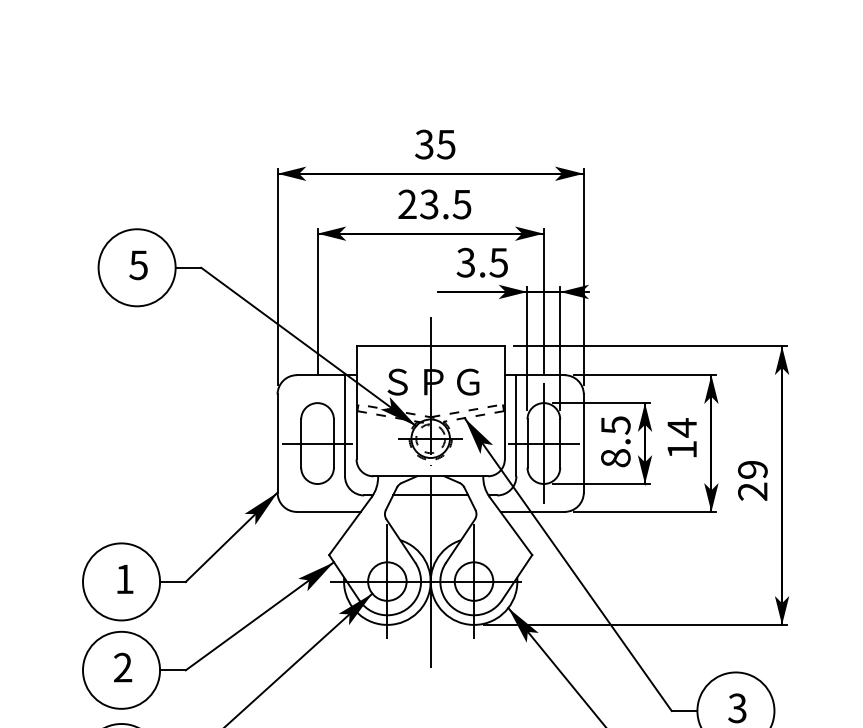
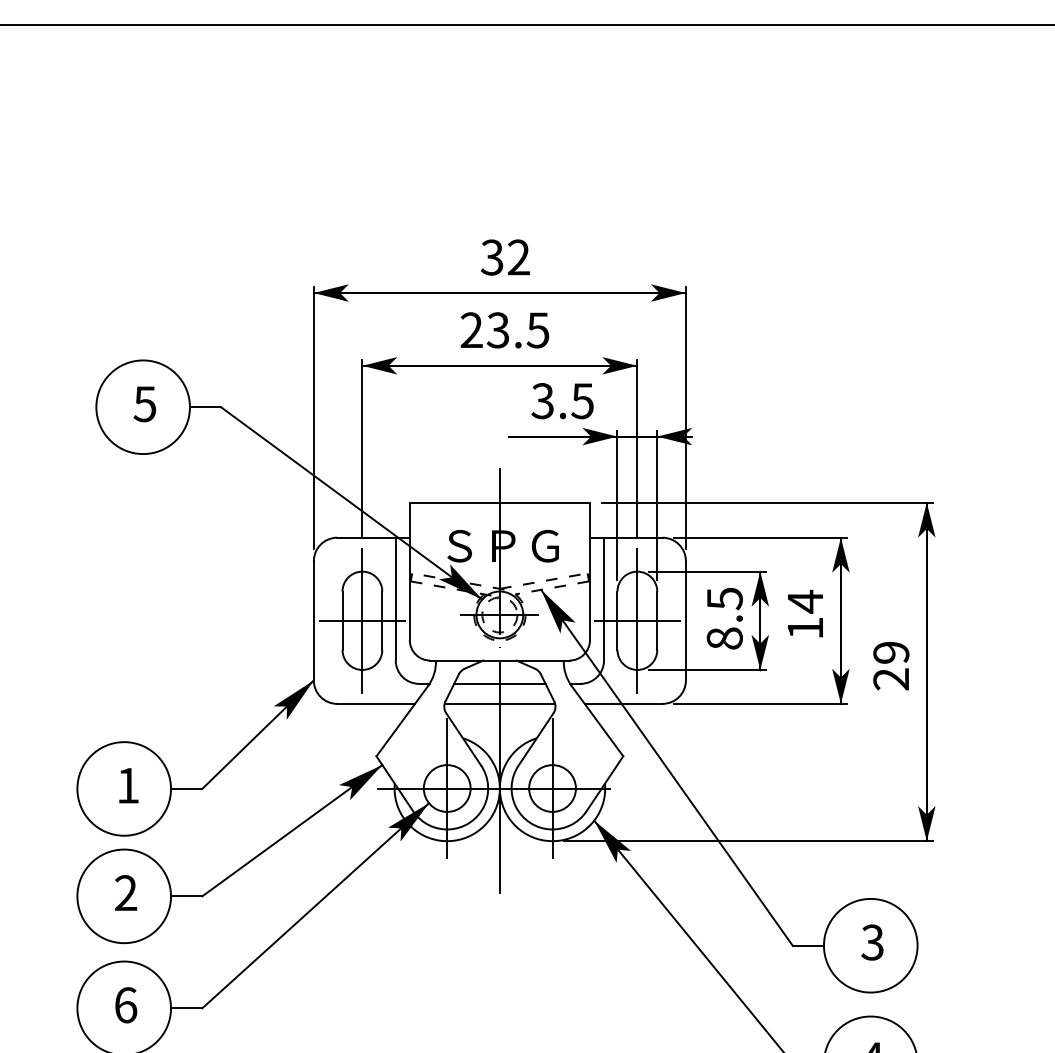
text: (446, 144) -> (518, 257), 35 -> 32
line: (317, 443) -> (362, 620), added
line: (430, 511) -> (499, 703), added

